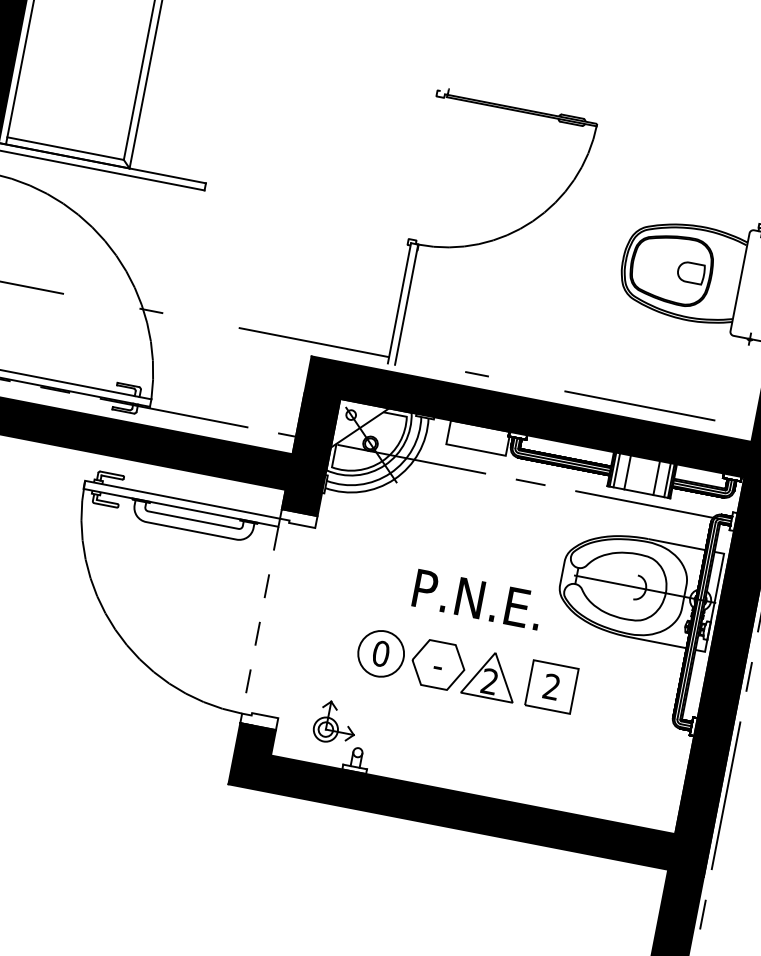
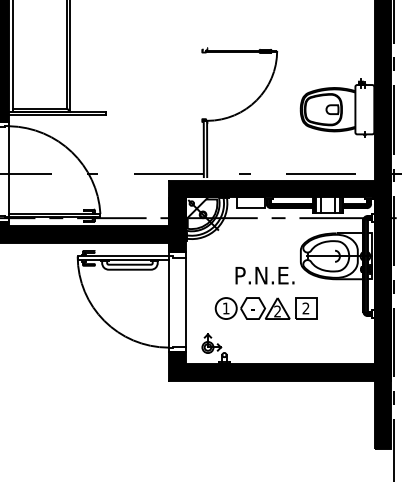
line: (259, 619) -> (168, 303), dashed -> solid
line: (296, 621) -> (185, 301), added
text: (379, 653) -> (225, 308), 0 -> 1

